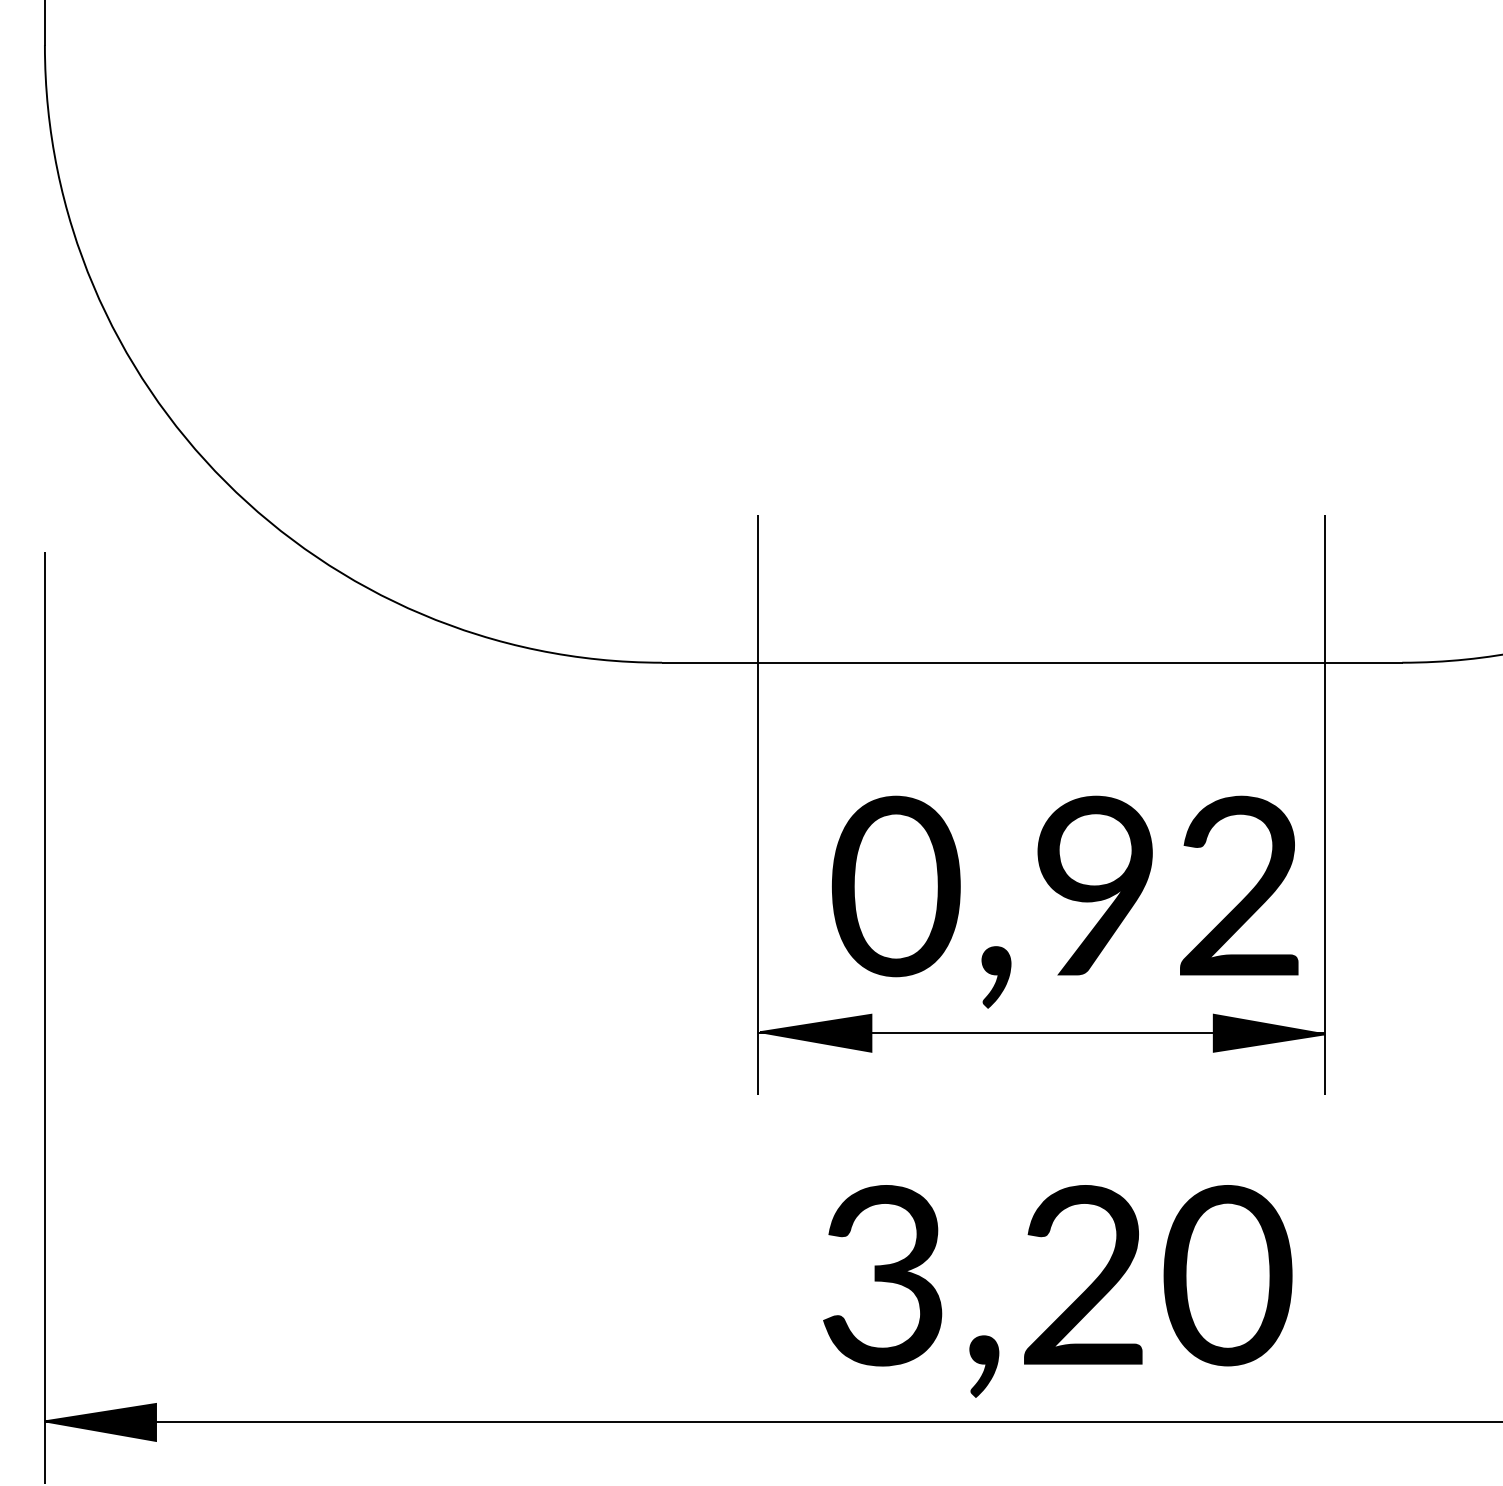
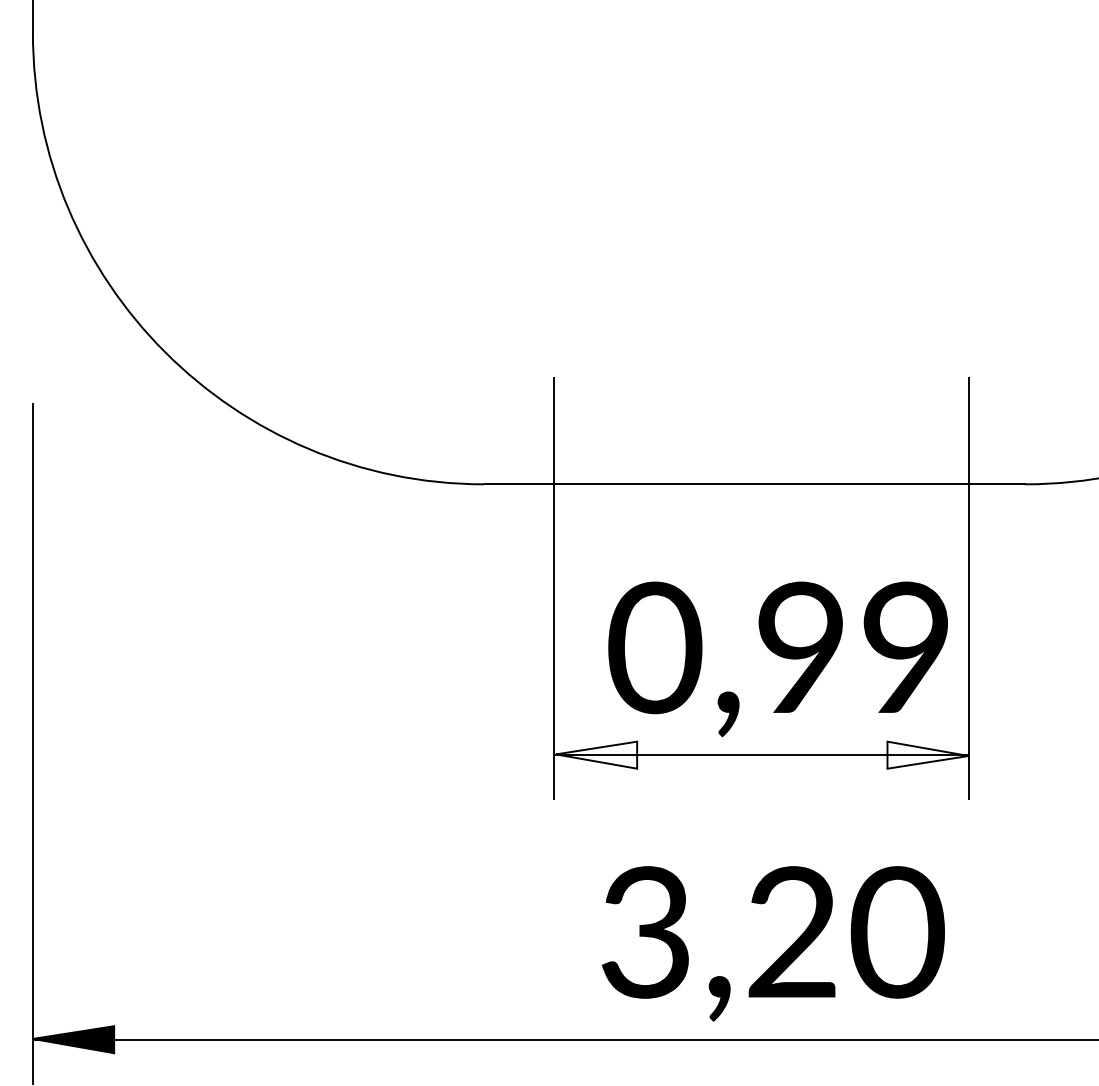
text: (1238, 884) -> (905, 646), 0,92 -> 0,99
fill: (815, 1032) -> (596, 754), removed
fill: (1268, 1032) -> (927, 754), removed

